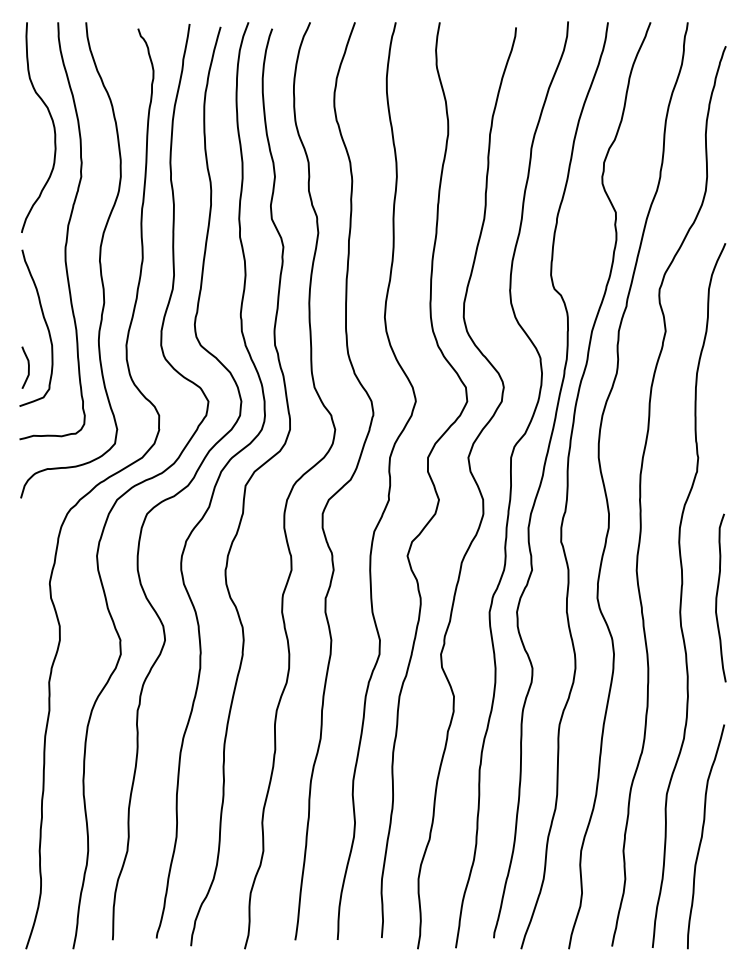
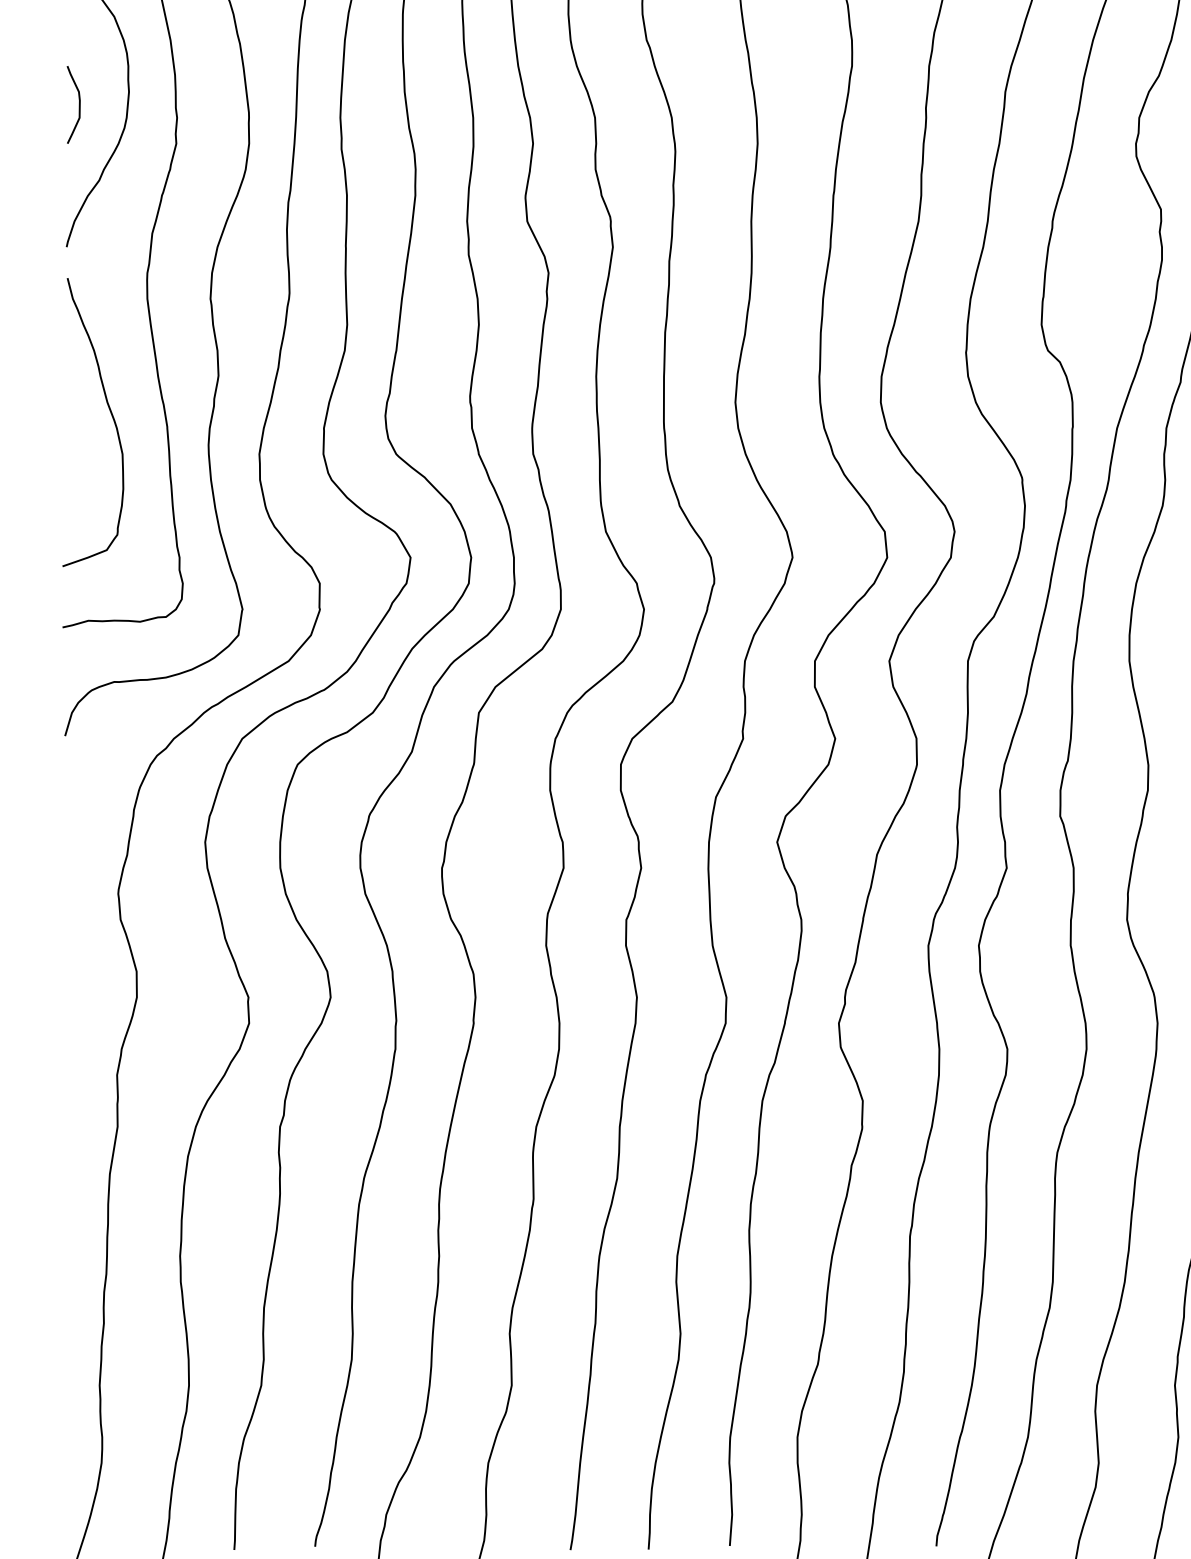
curve: (28, 367) -> (79, 104), moved

